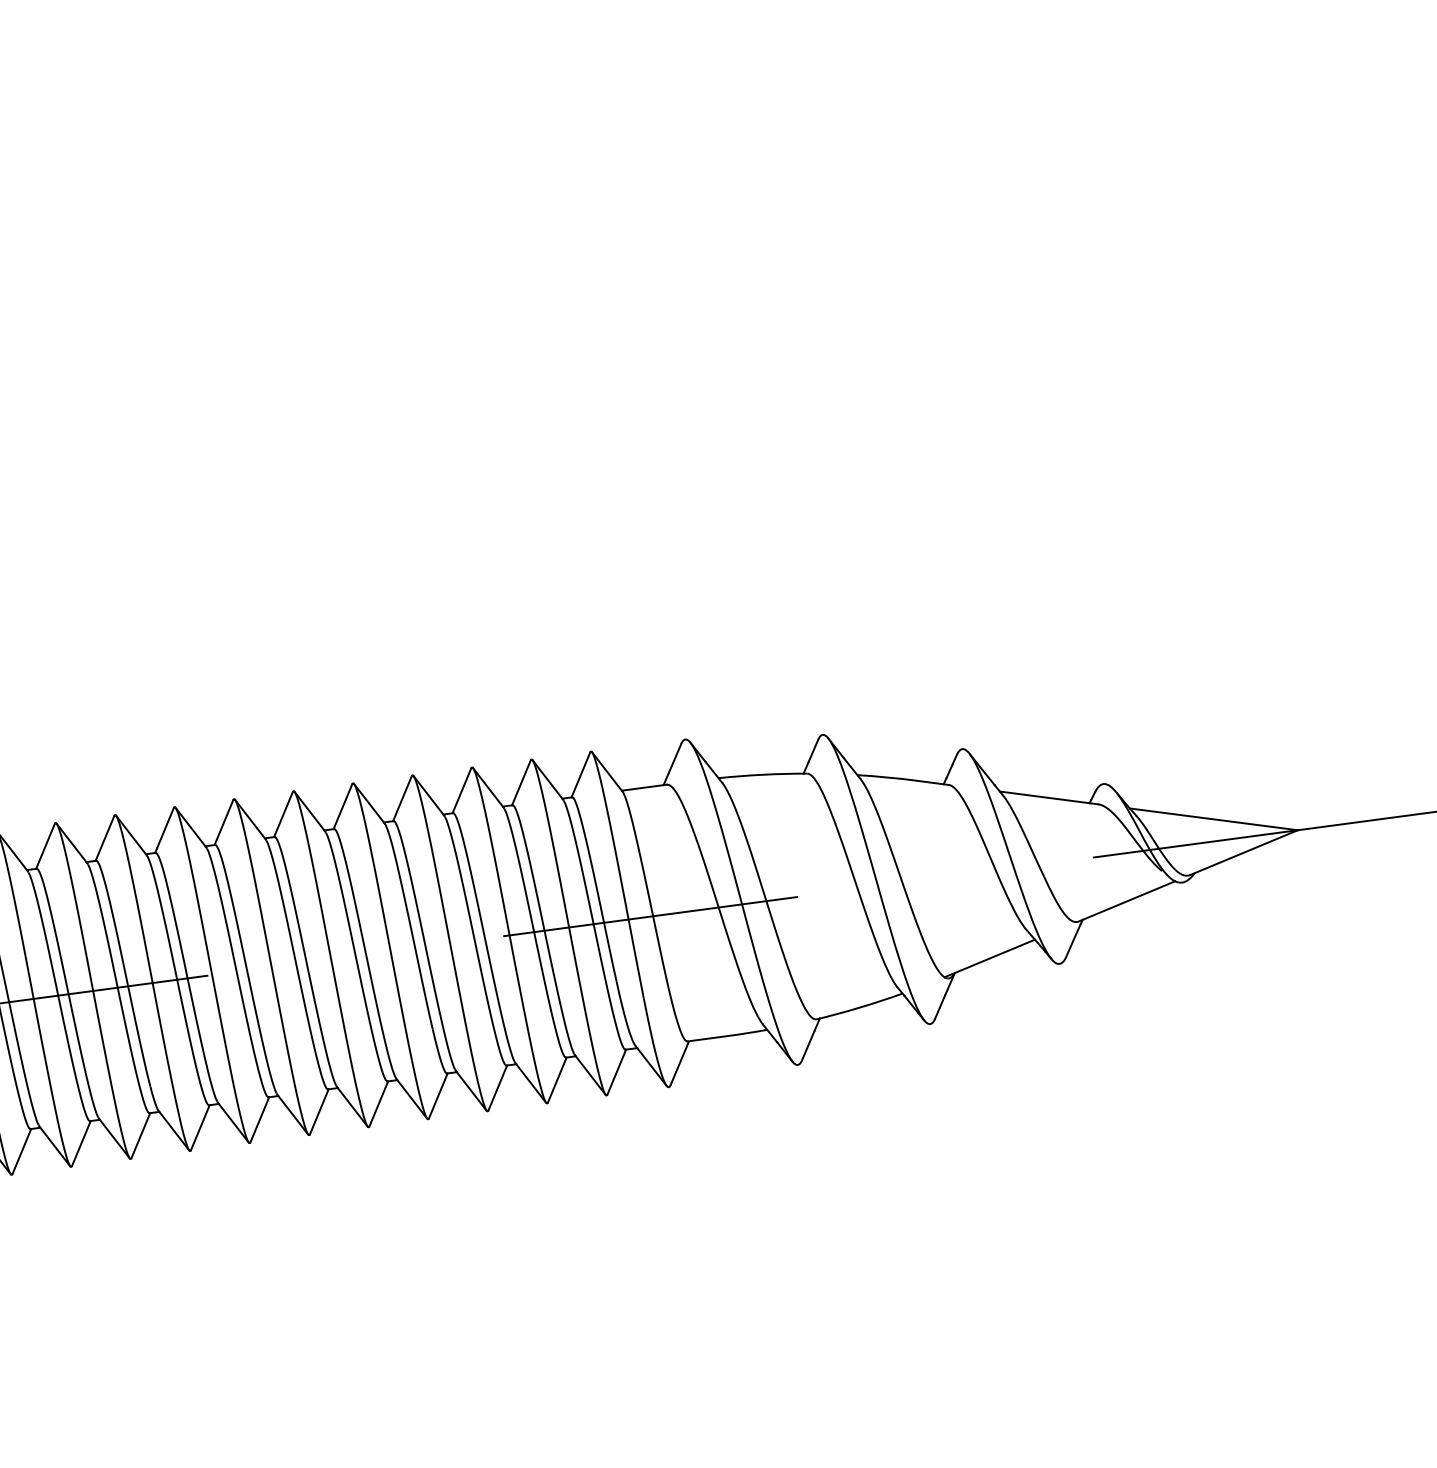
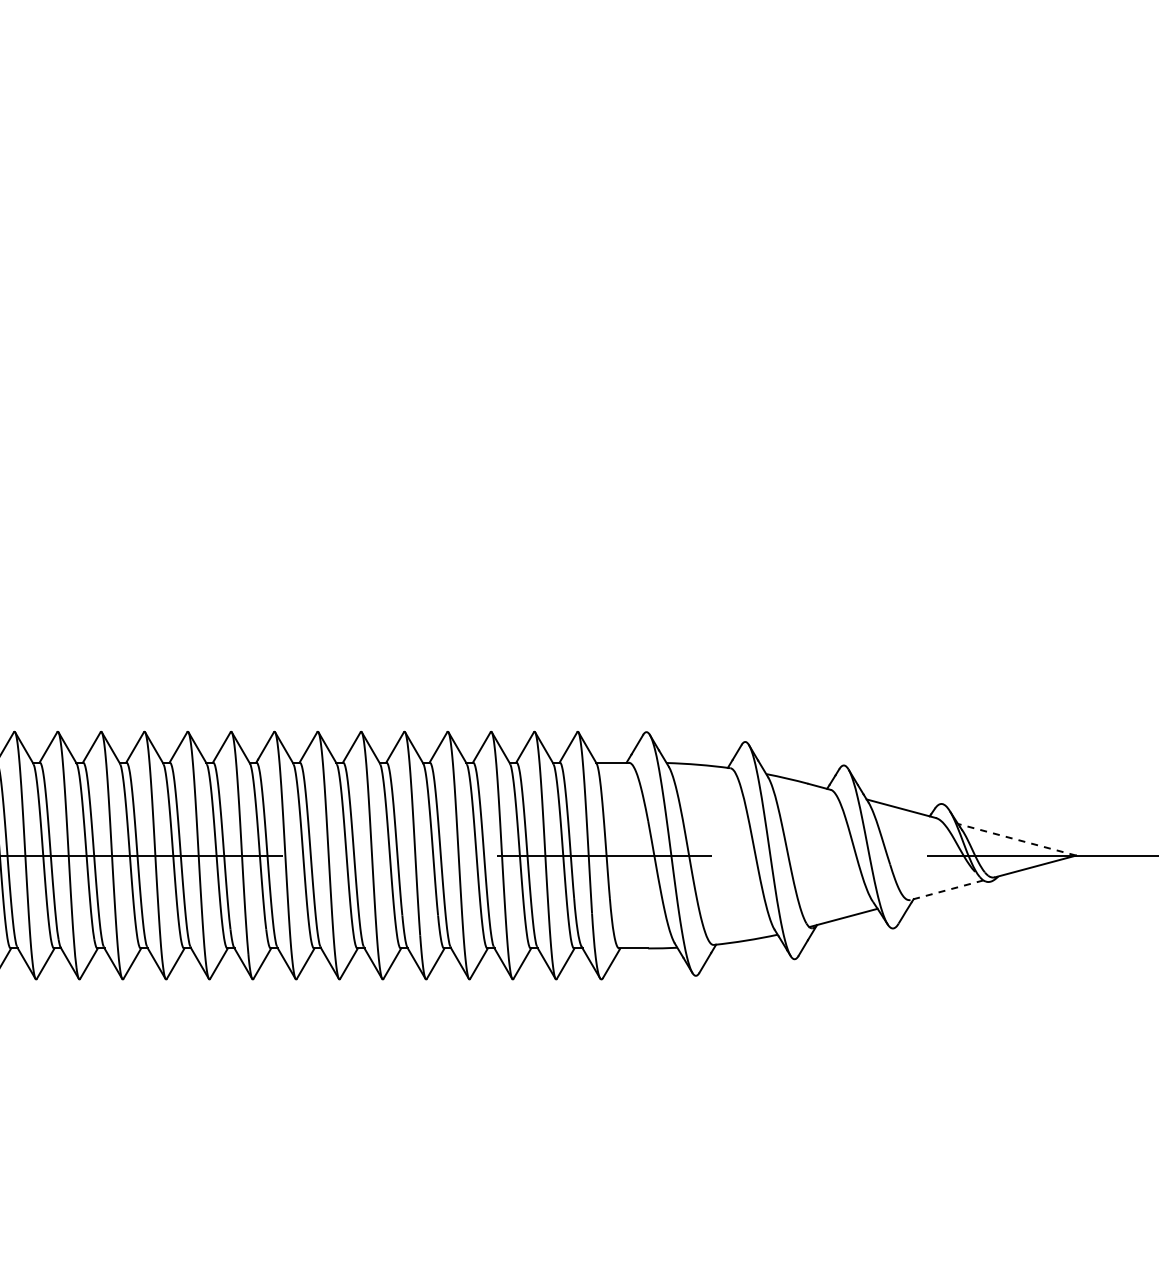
line: (1212, 819) -> (1016, 839), solid -> dashed
line: (1127, 901) -> (947, 890), solid -> dashed

